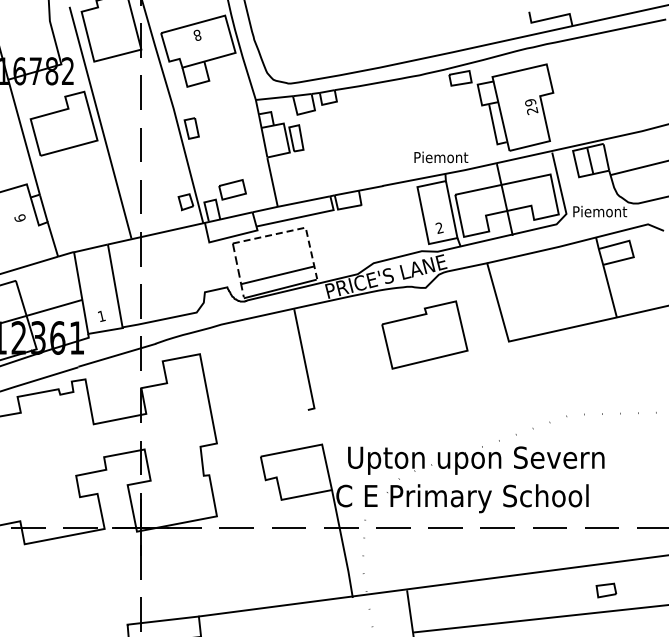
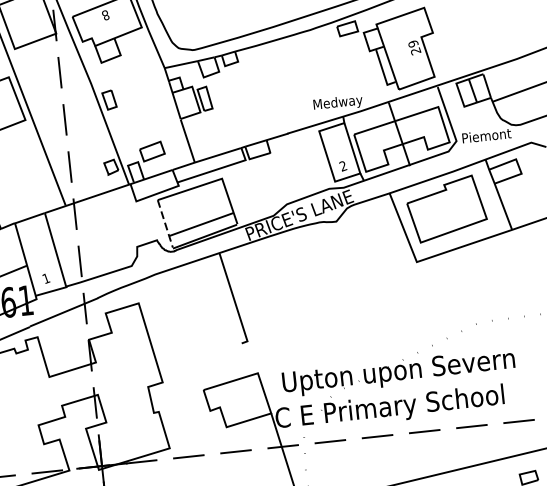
text: (441, 158) -> (338, 103), Piemont -> Medway
line: (296, 229) -> (213, 181), dashed -> solid
part: (424, 334) -> (446, 208), moved

